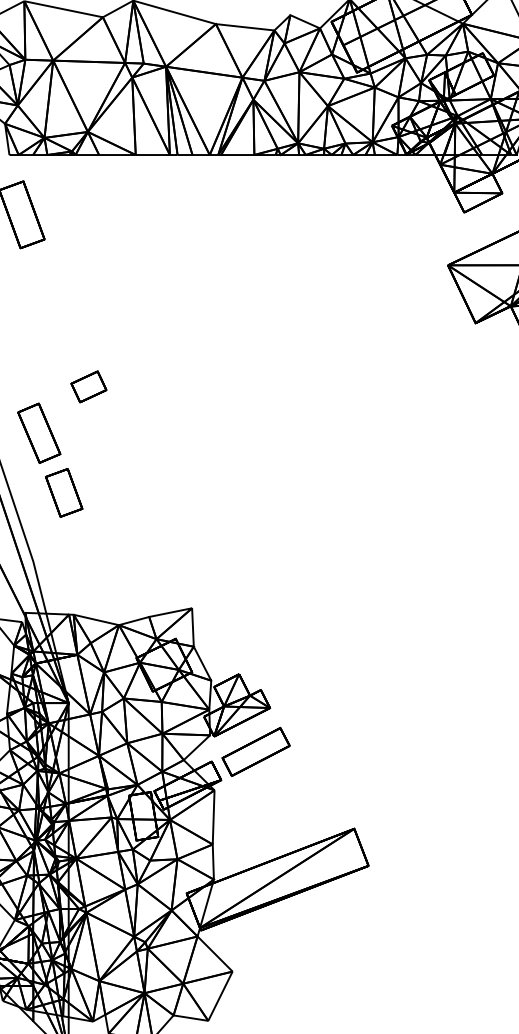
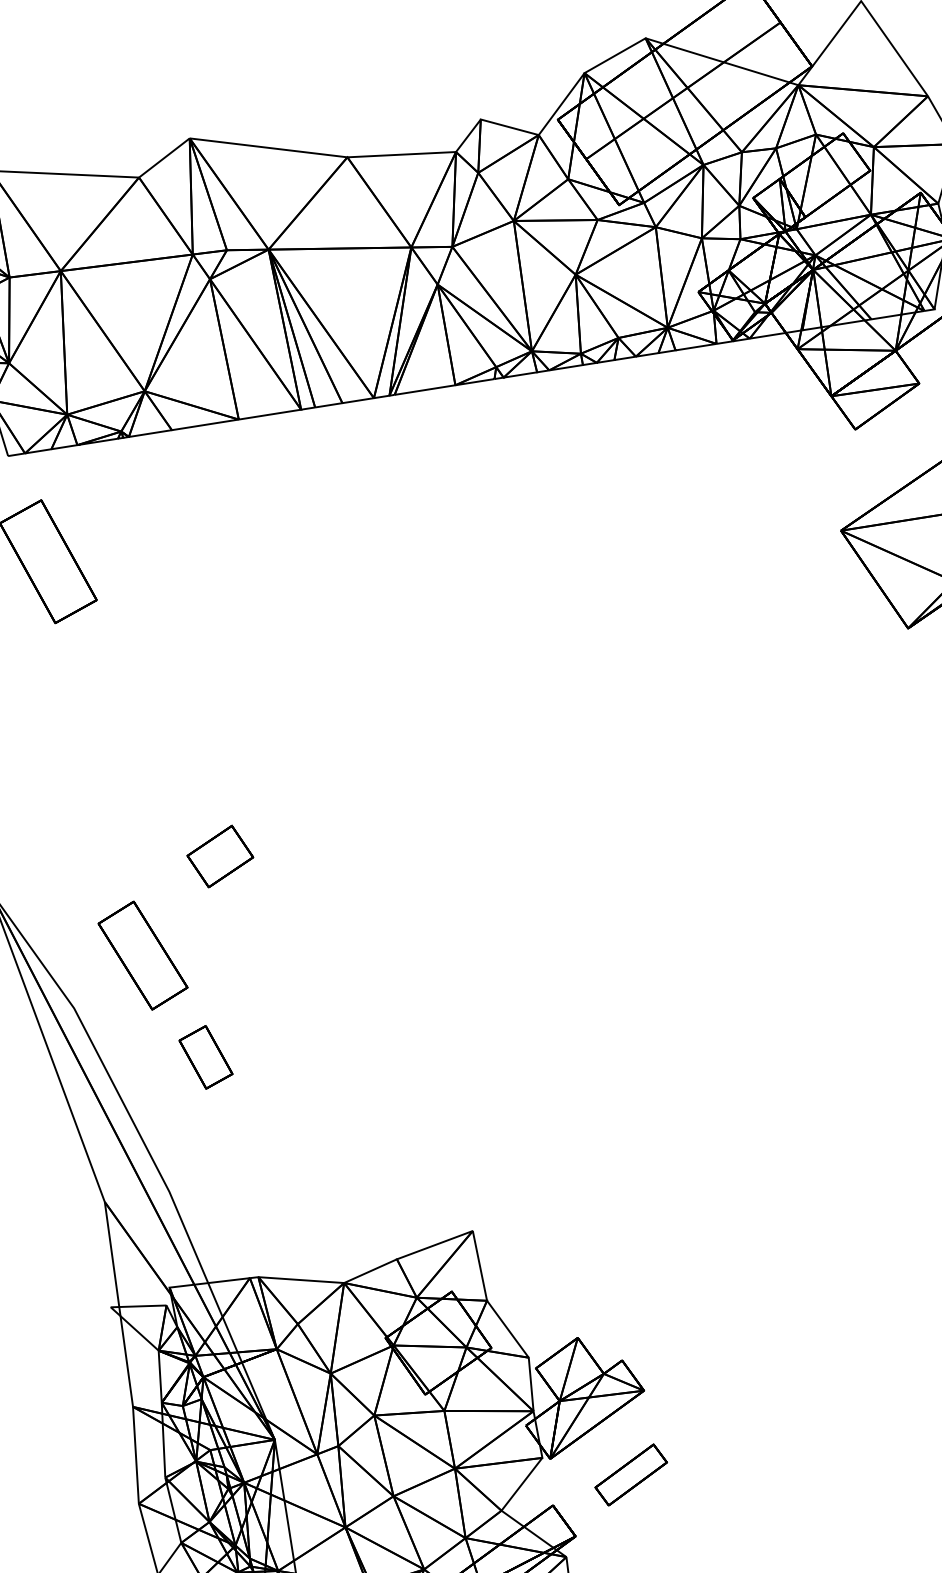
part: (64, 492) -> (206, 1056), size x0.7
part: (255, 751) -> (630, 1474), size x0.6

